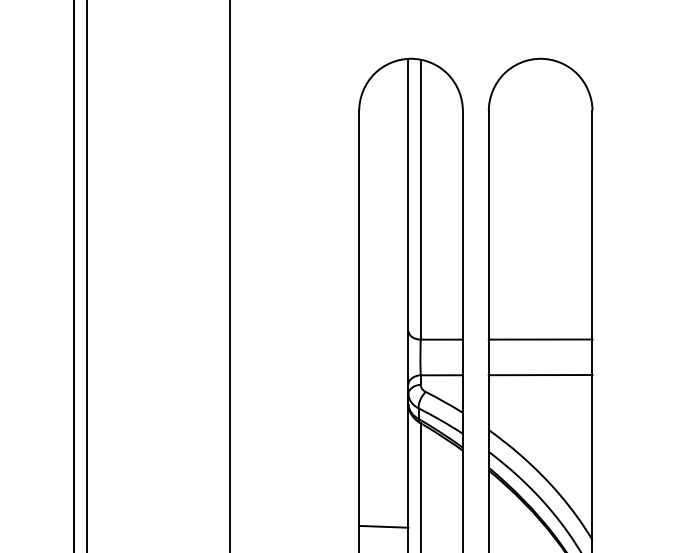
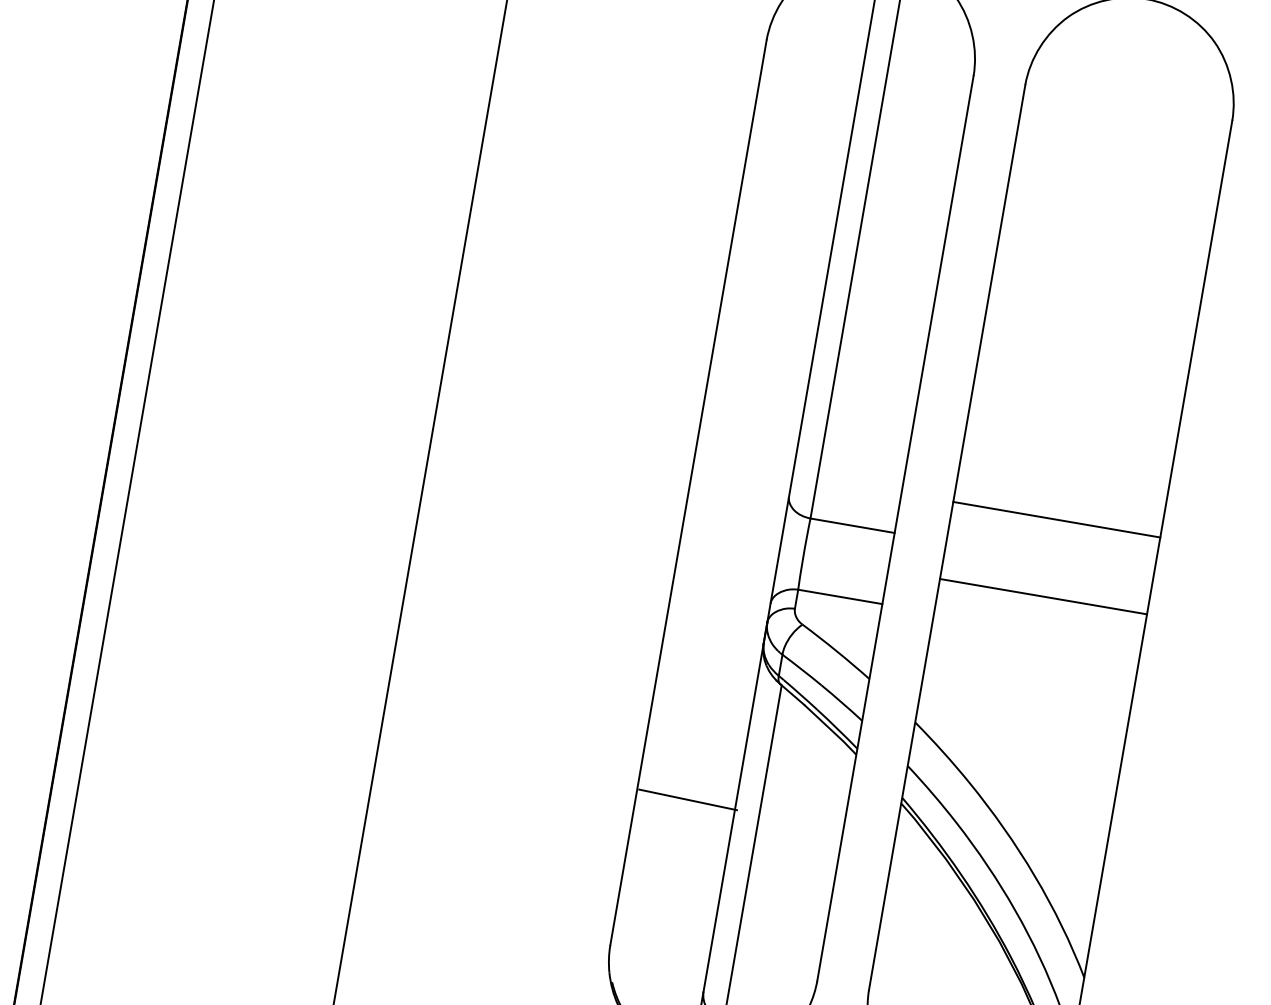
line: (540, 339) -> (1056, 519), moved
line: (540, 375) -> (1043, 597), moved
line: (383, 526) -> (687, 799), moved

